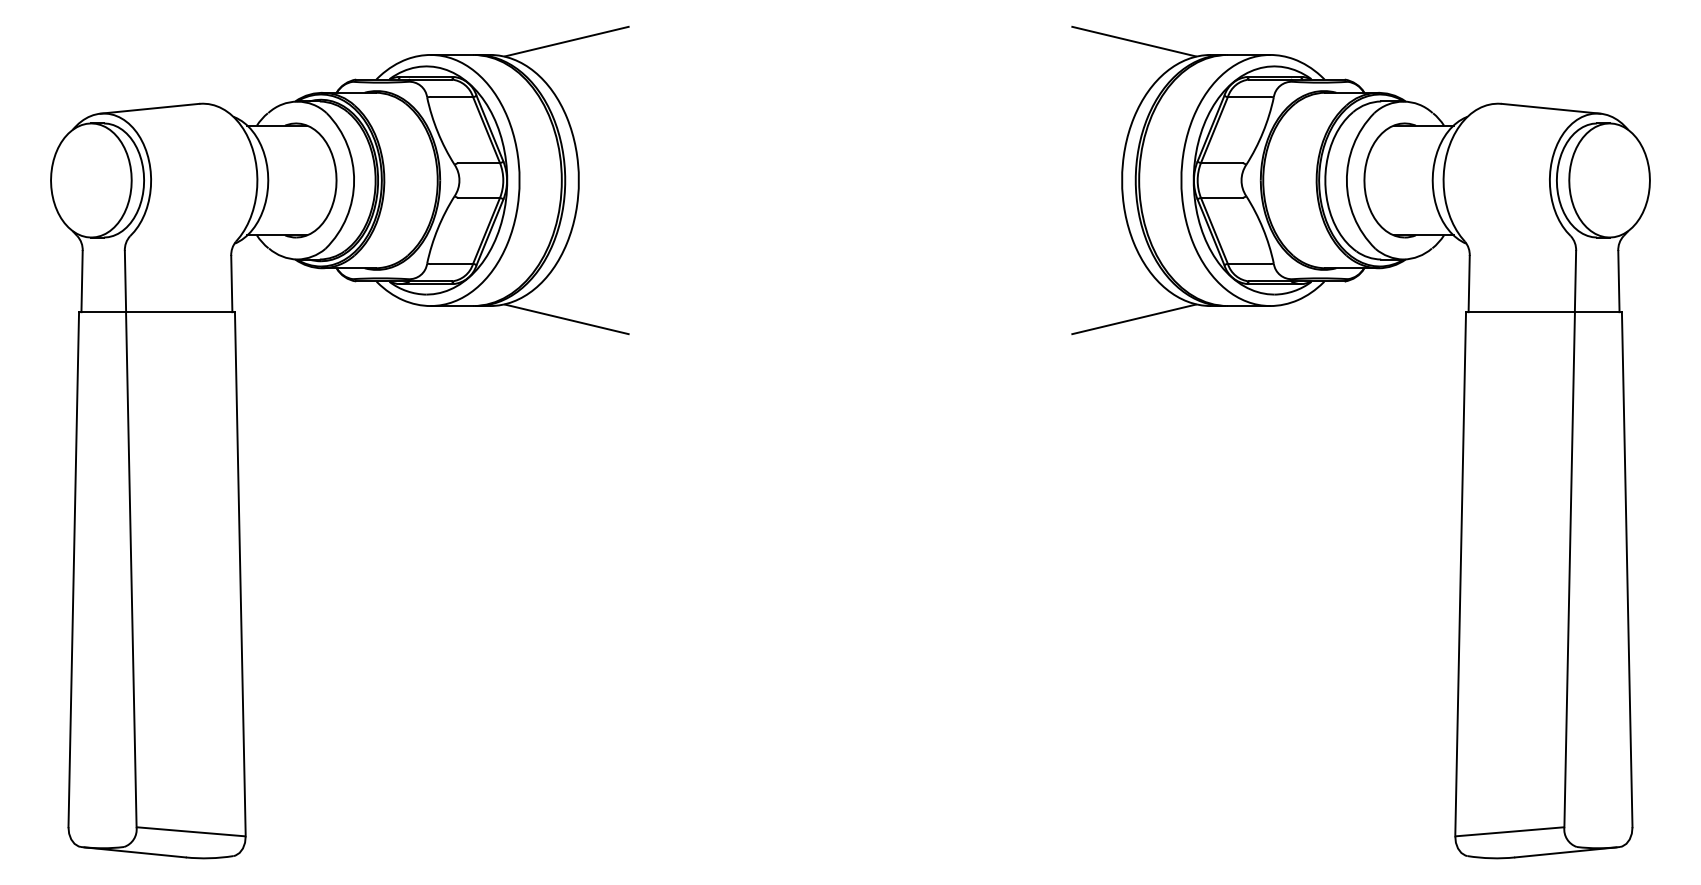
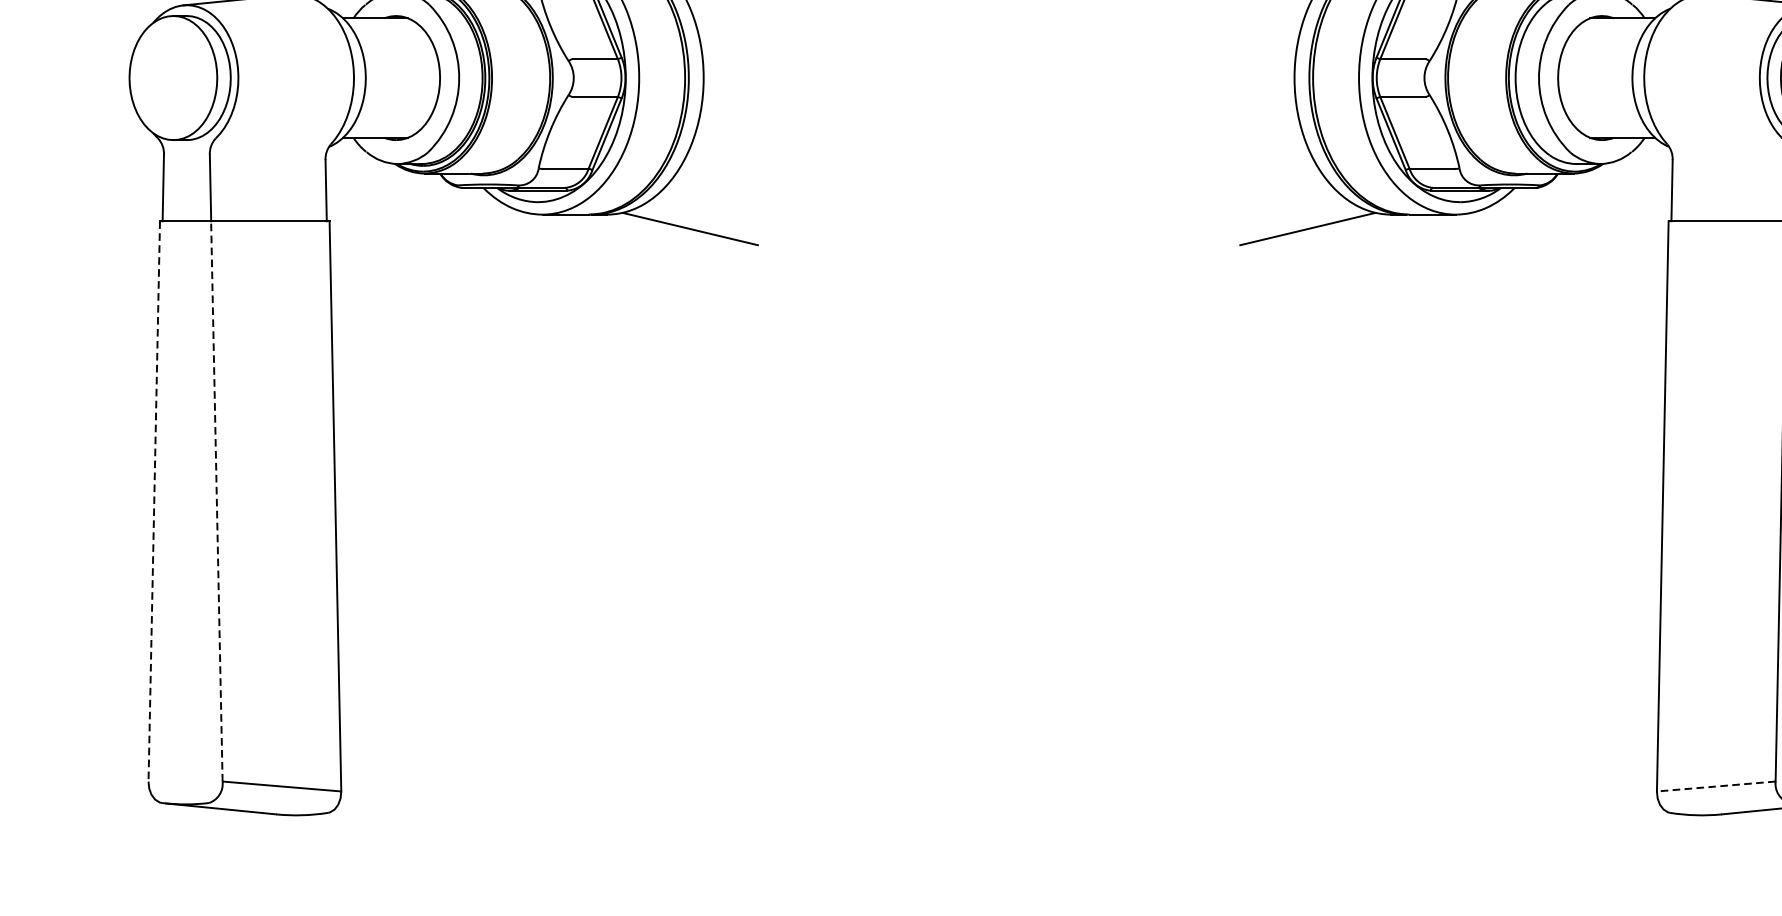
line: (73, 569) -> (153, 501), solid -> dashed
line: (131, 569) -> (217, 501), solid -> dashed
line: (1509, 831) -> (1715, 786), solid -> dashed

